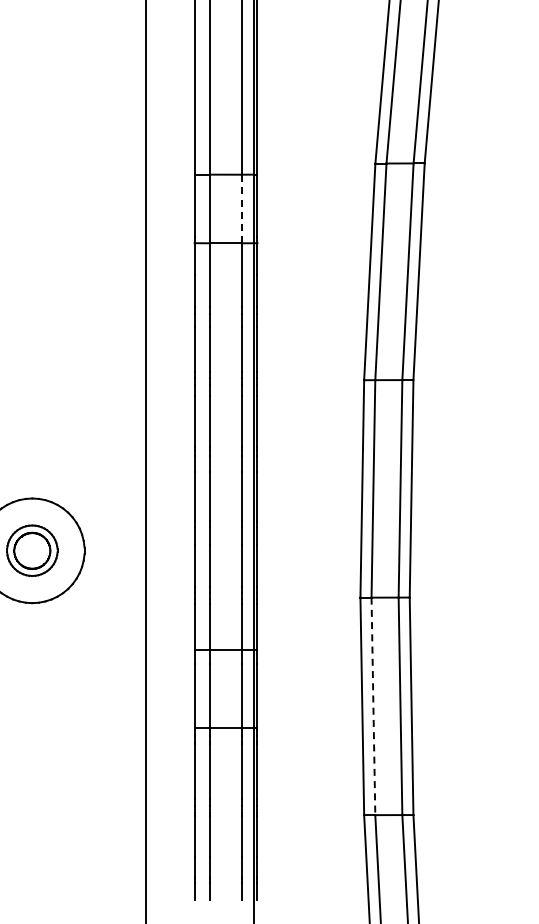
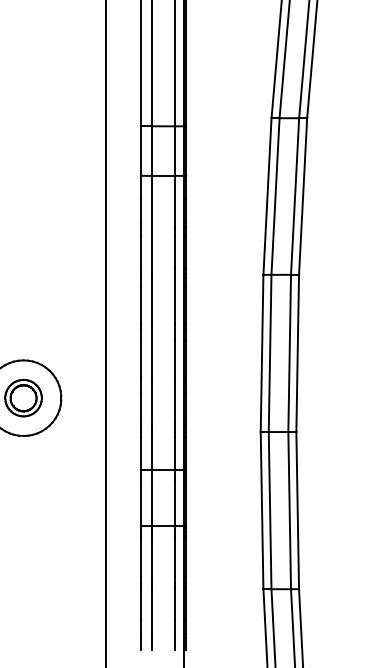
line: (241, 208) -> (174, 150), dashed -> solid
line: (373, 706) -> (270, 510), dashed -> solid

